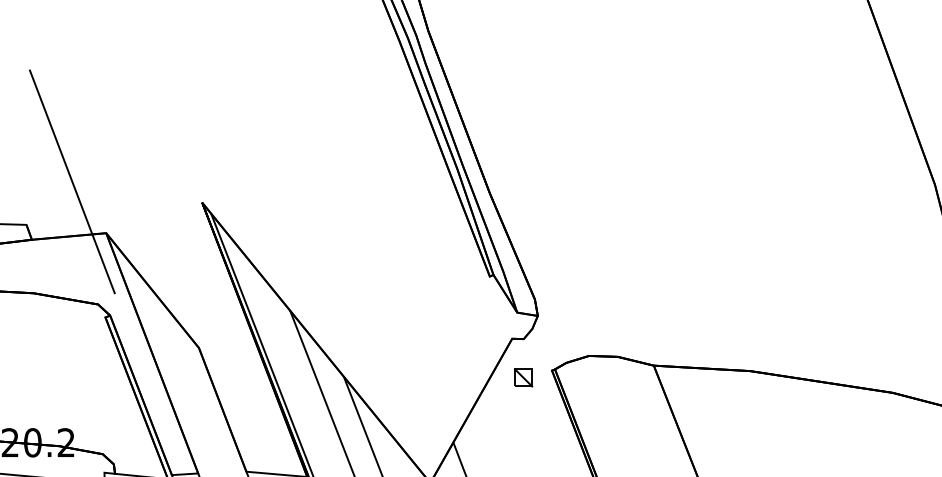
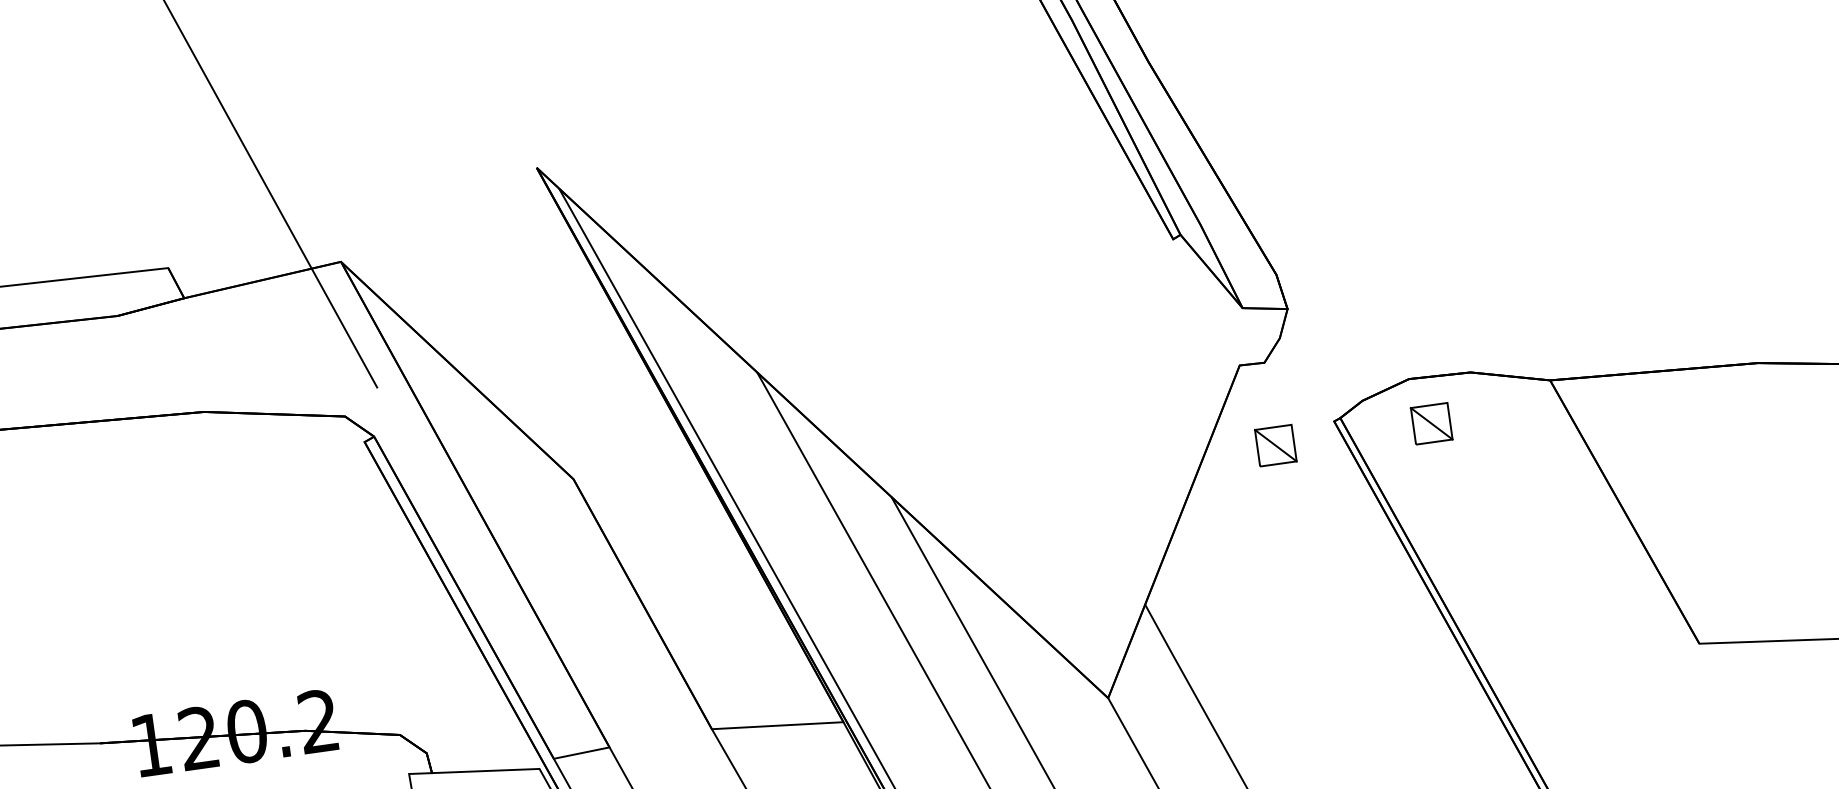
part: (596, 377) -> (1431, 422), added

